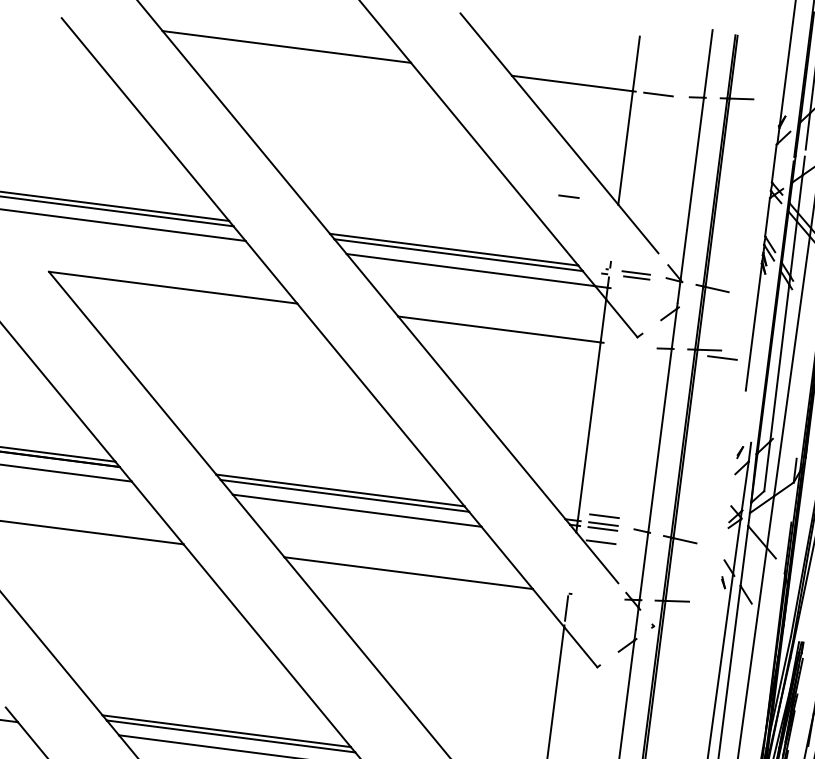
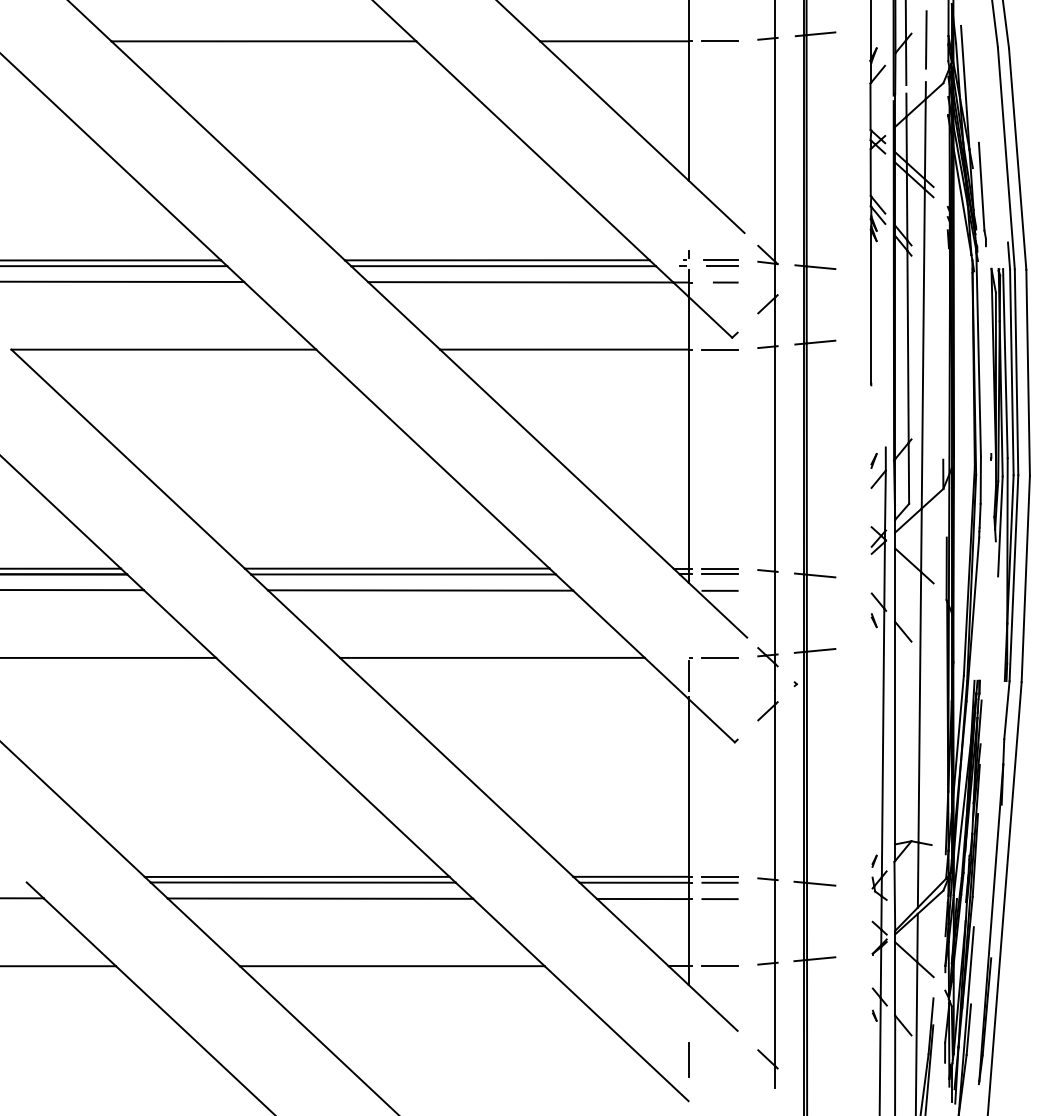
line: (568, 196) -> (725, 282), moved
line: (722, 357) -> (719, 349), moved
line: (604, 515) -> (719, 657), moved

